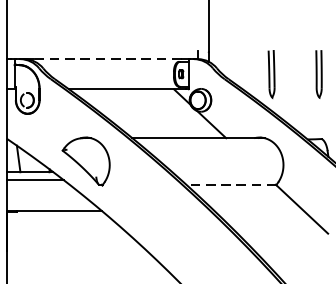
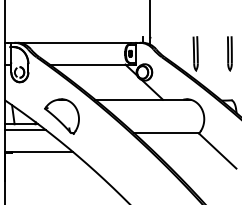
line: (107, 58) -> (77, 42), dashed -> solid
line: (231, 184) -> (166, 133), dashed -> solid

